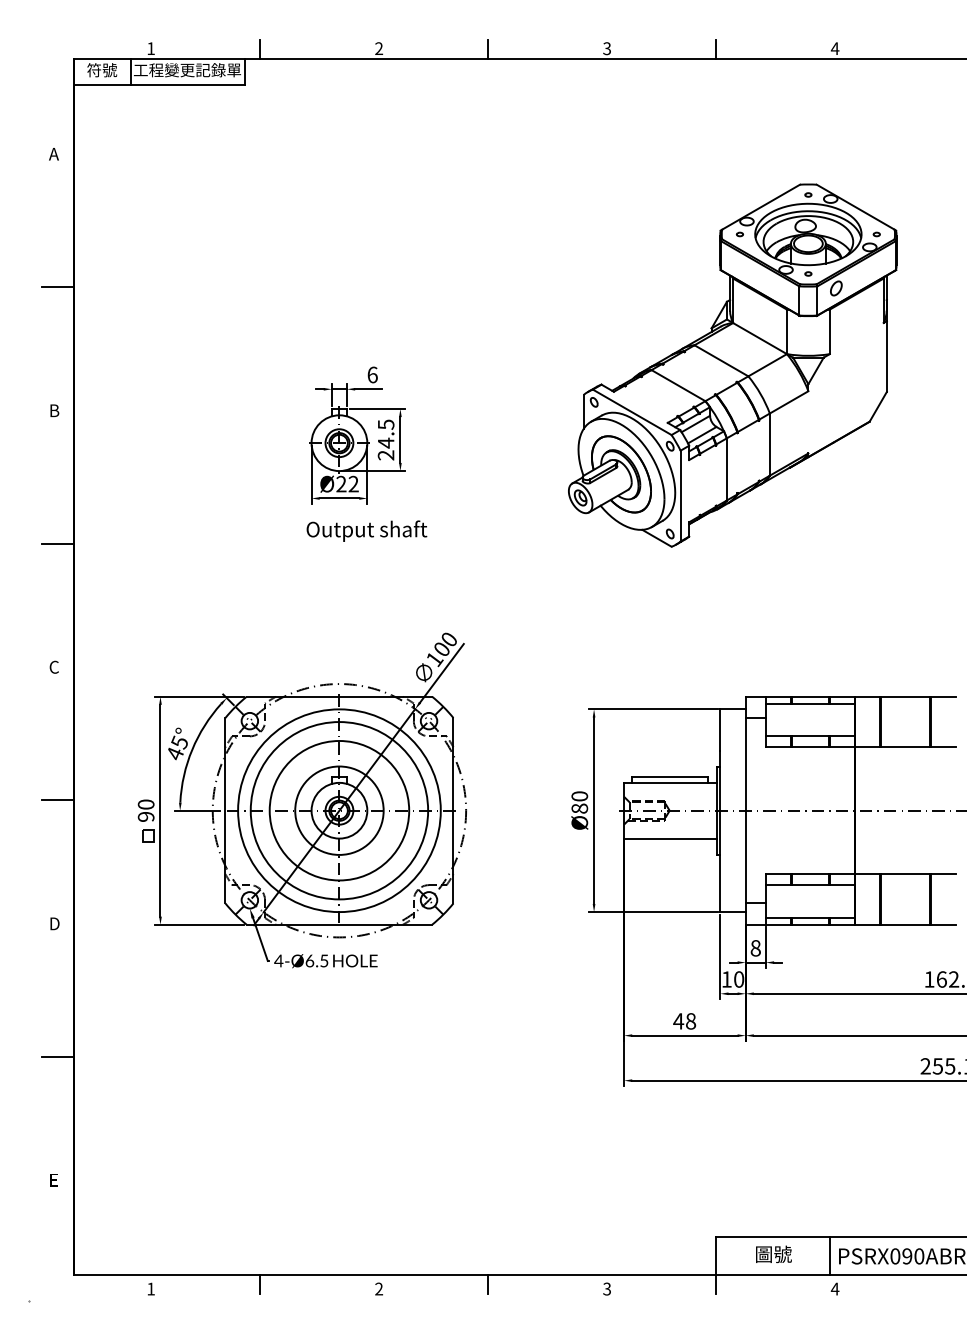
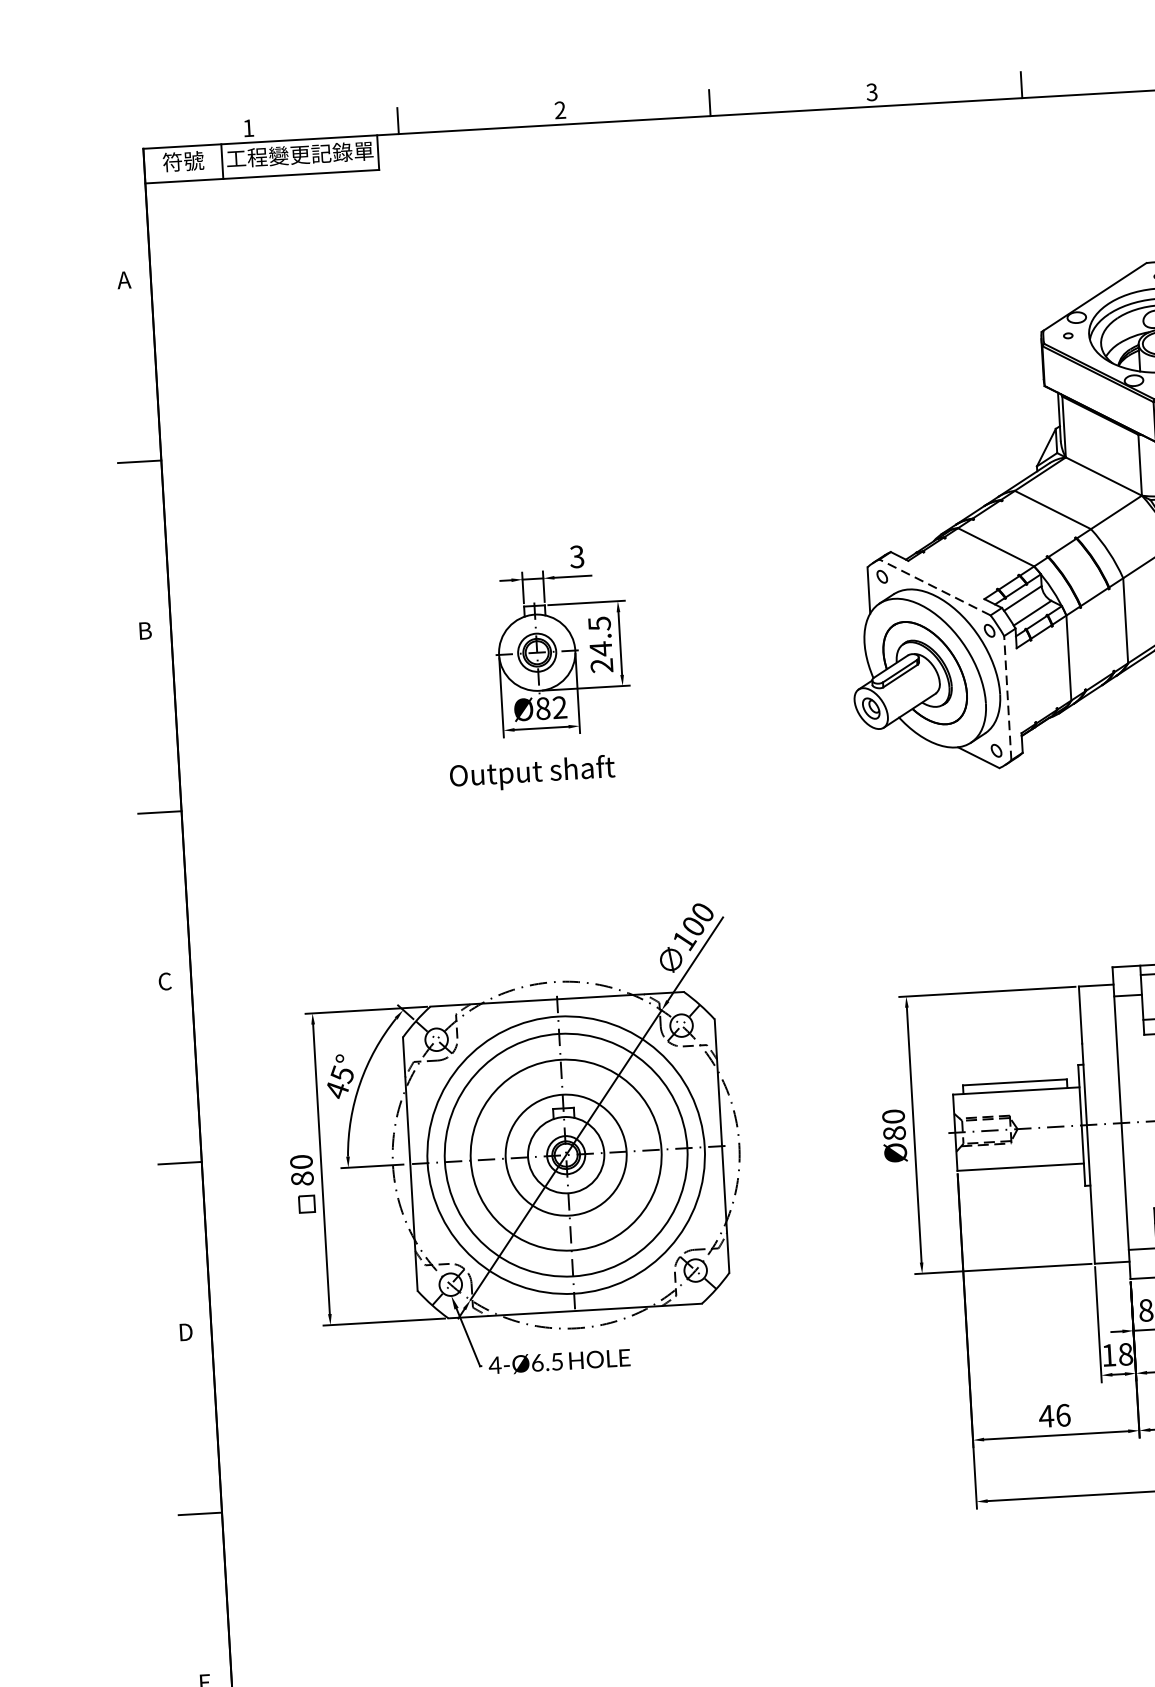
text: (372, 374) -> (576, 556), 6 -> 3
line: (631, 412) -> (934, 587), solid -> dashed
text: (341, 483) -> (543, 707), Ø22 -> Ø82
line: (680, 495) -> (1007, 697), solid -> dashed
text: (366, 530) -> (531, 772), moved
text: (146, 816) -> (302, 1178), 90 -> 80
text: (739, 979) -> (1126, 1354), 10 -> 18
text: (691, 1021) -> (1064, 1415), 48 -> 46

